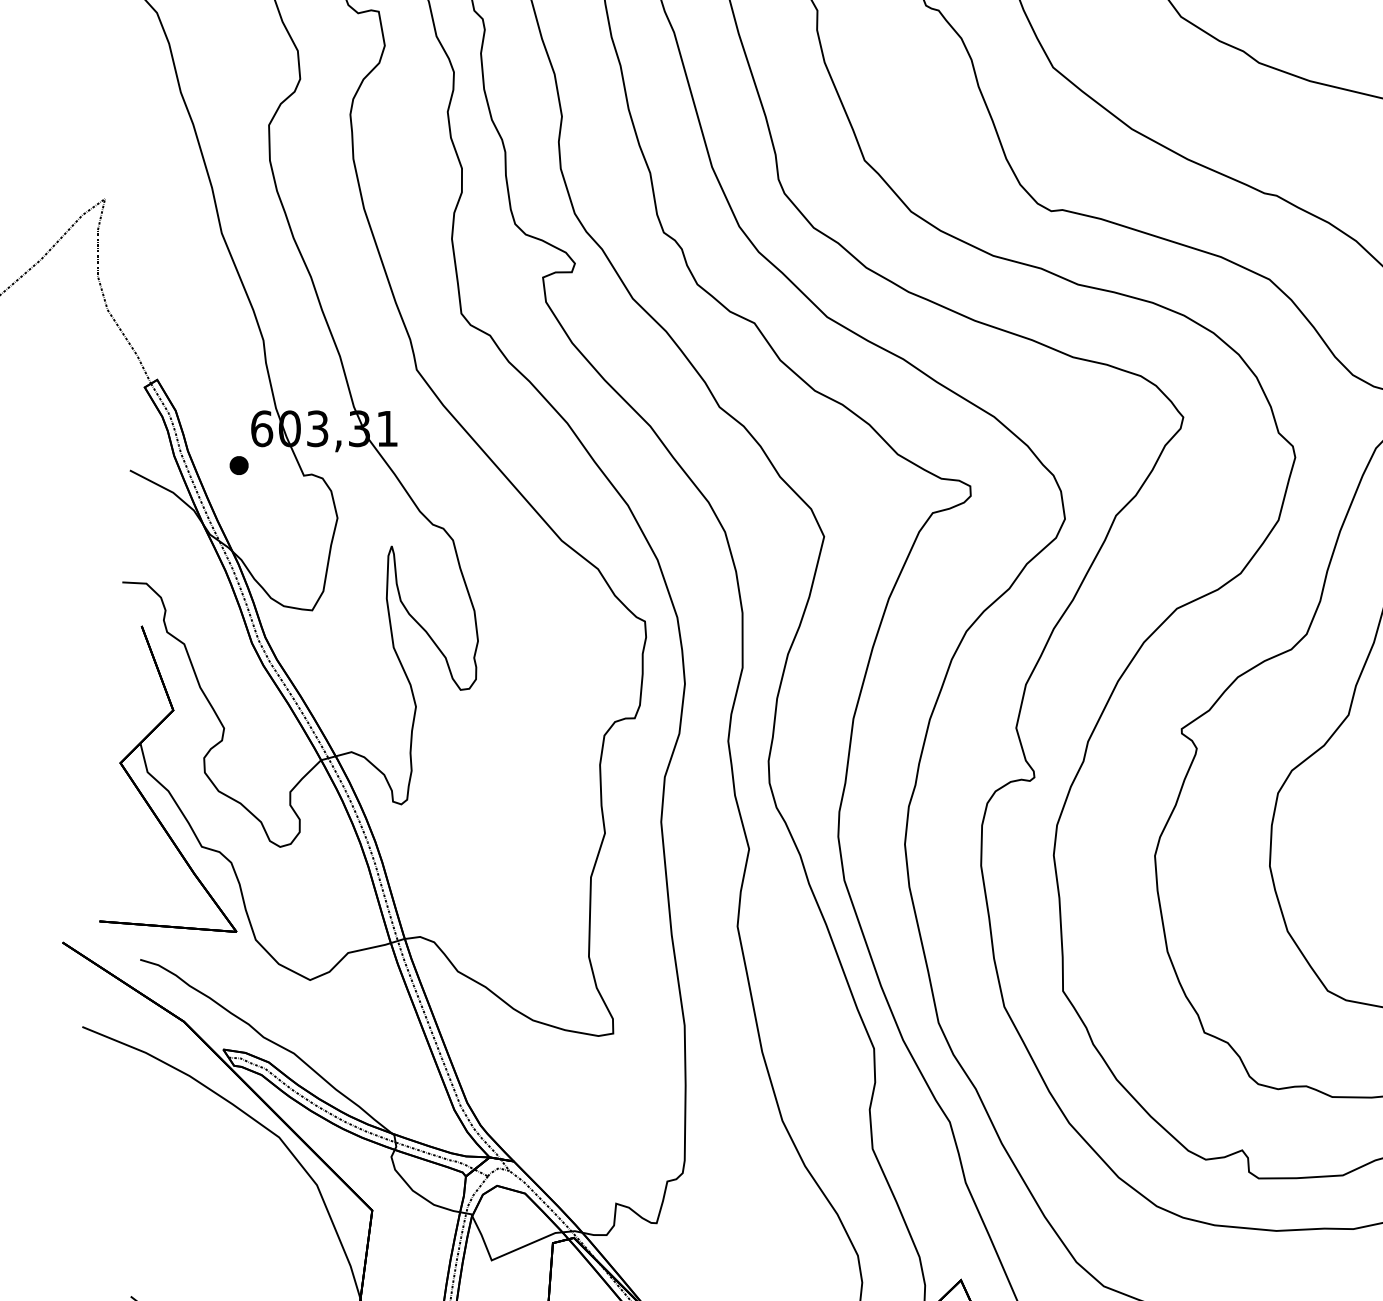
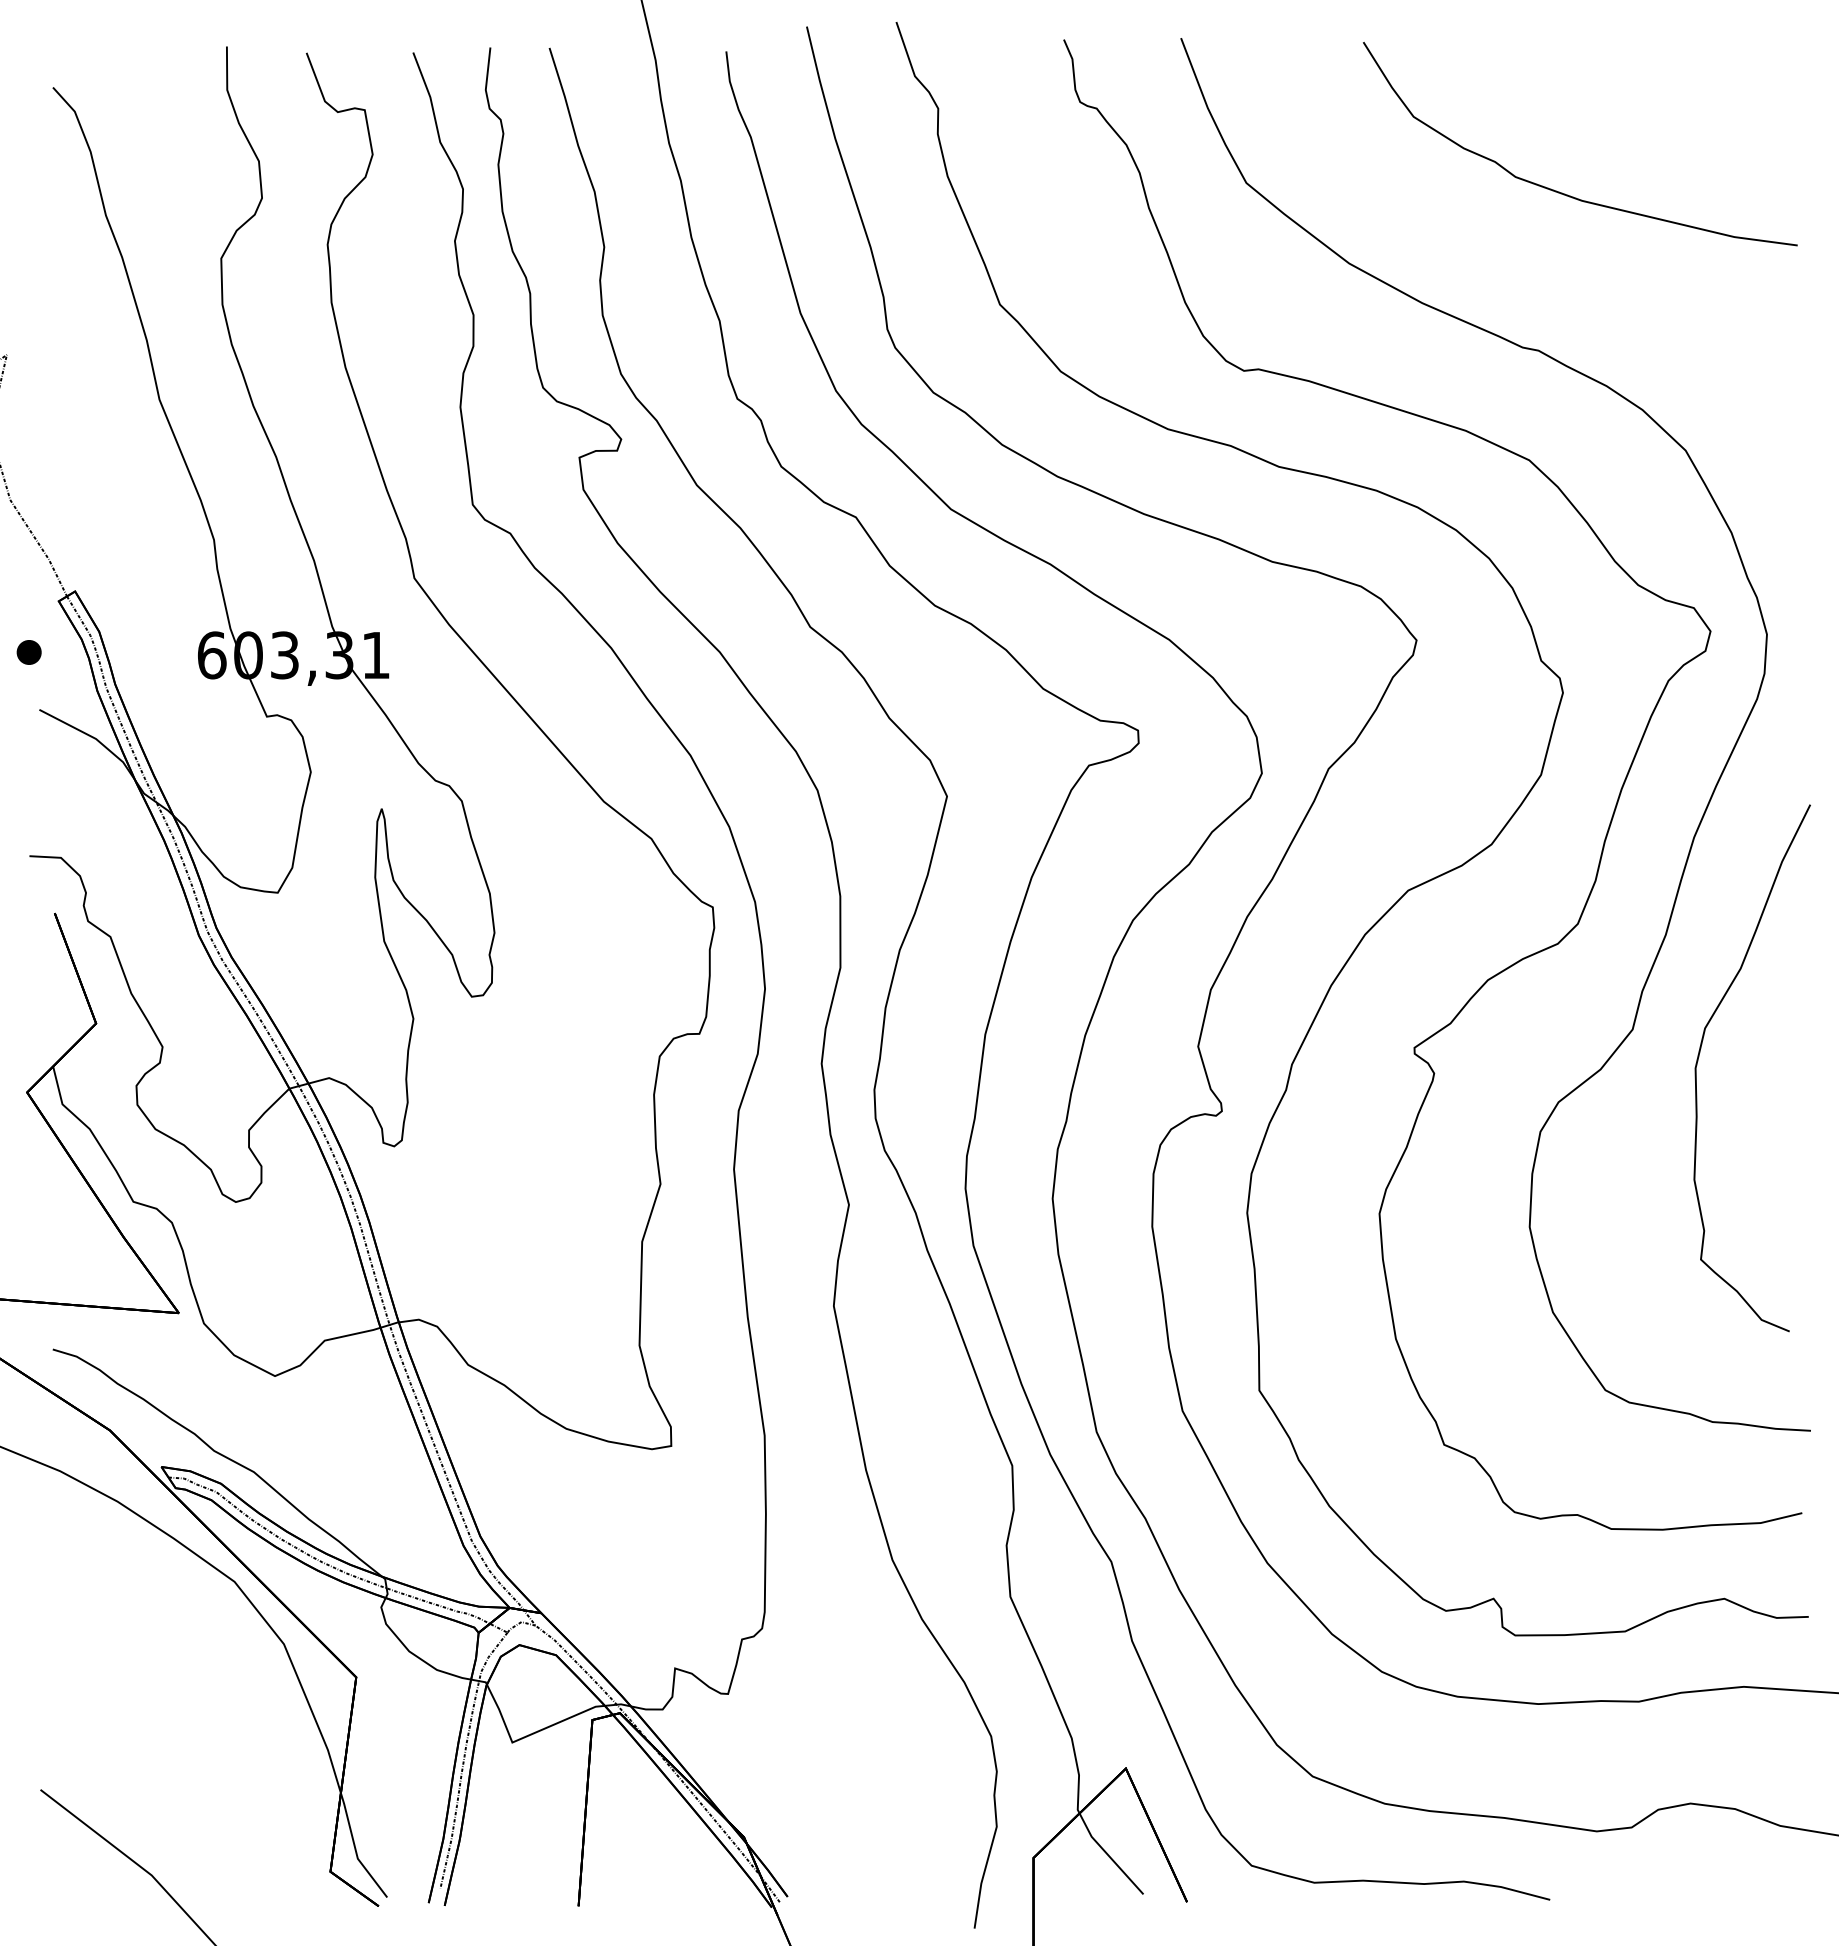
part: (238, 465) -> (28, 652), moved

